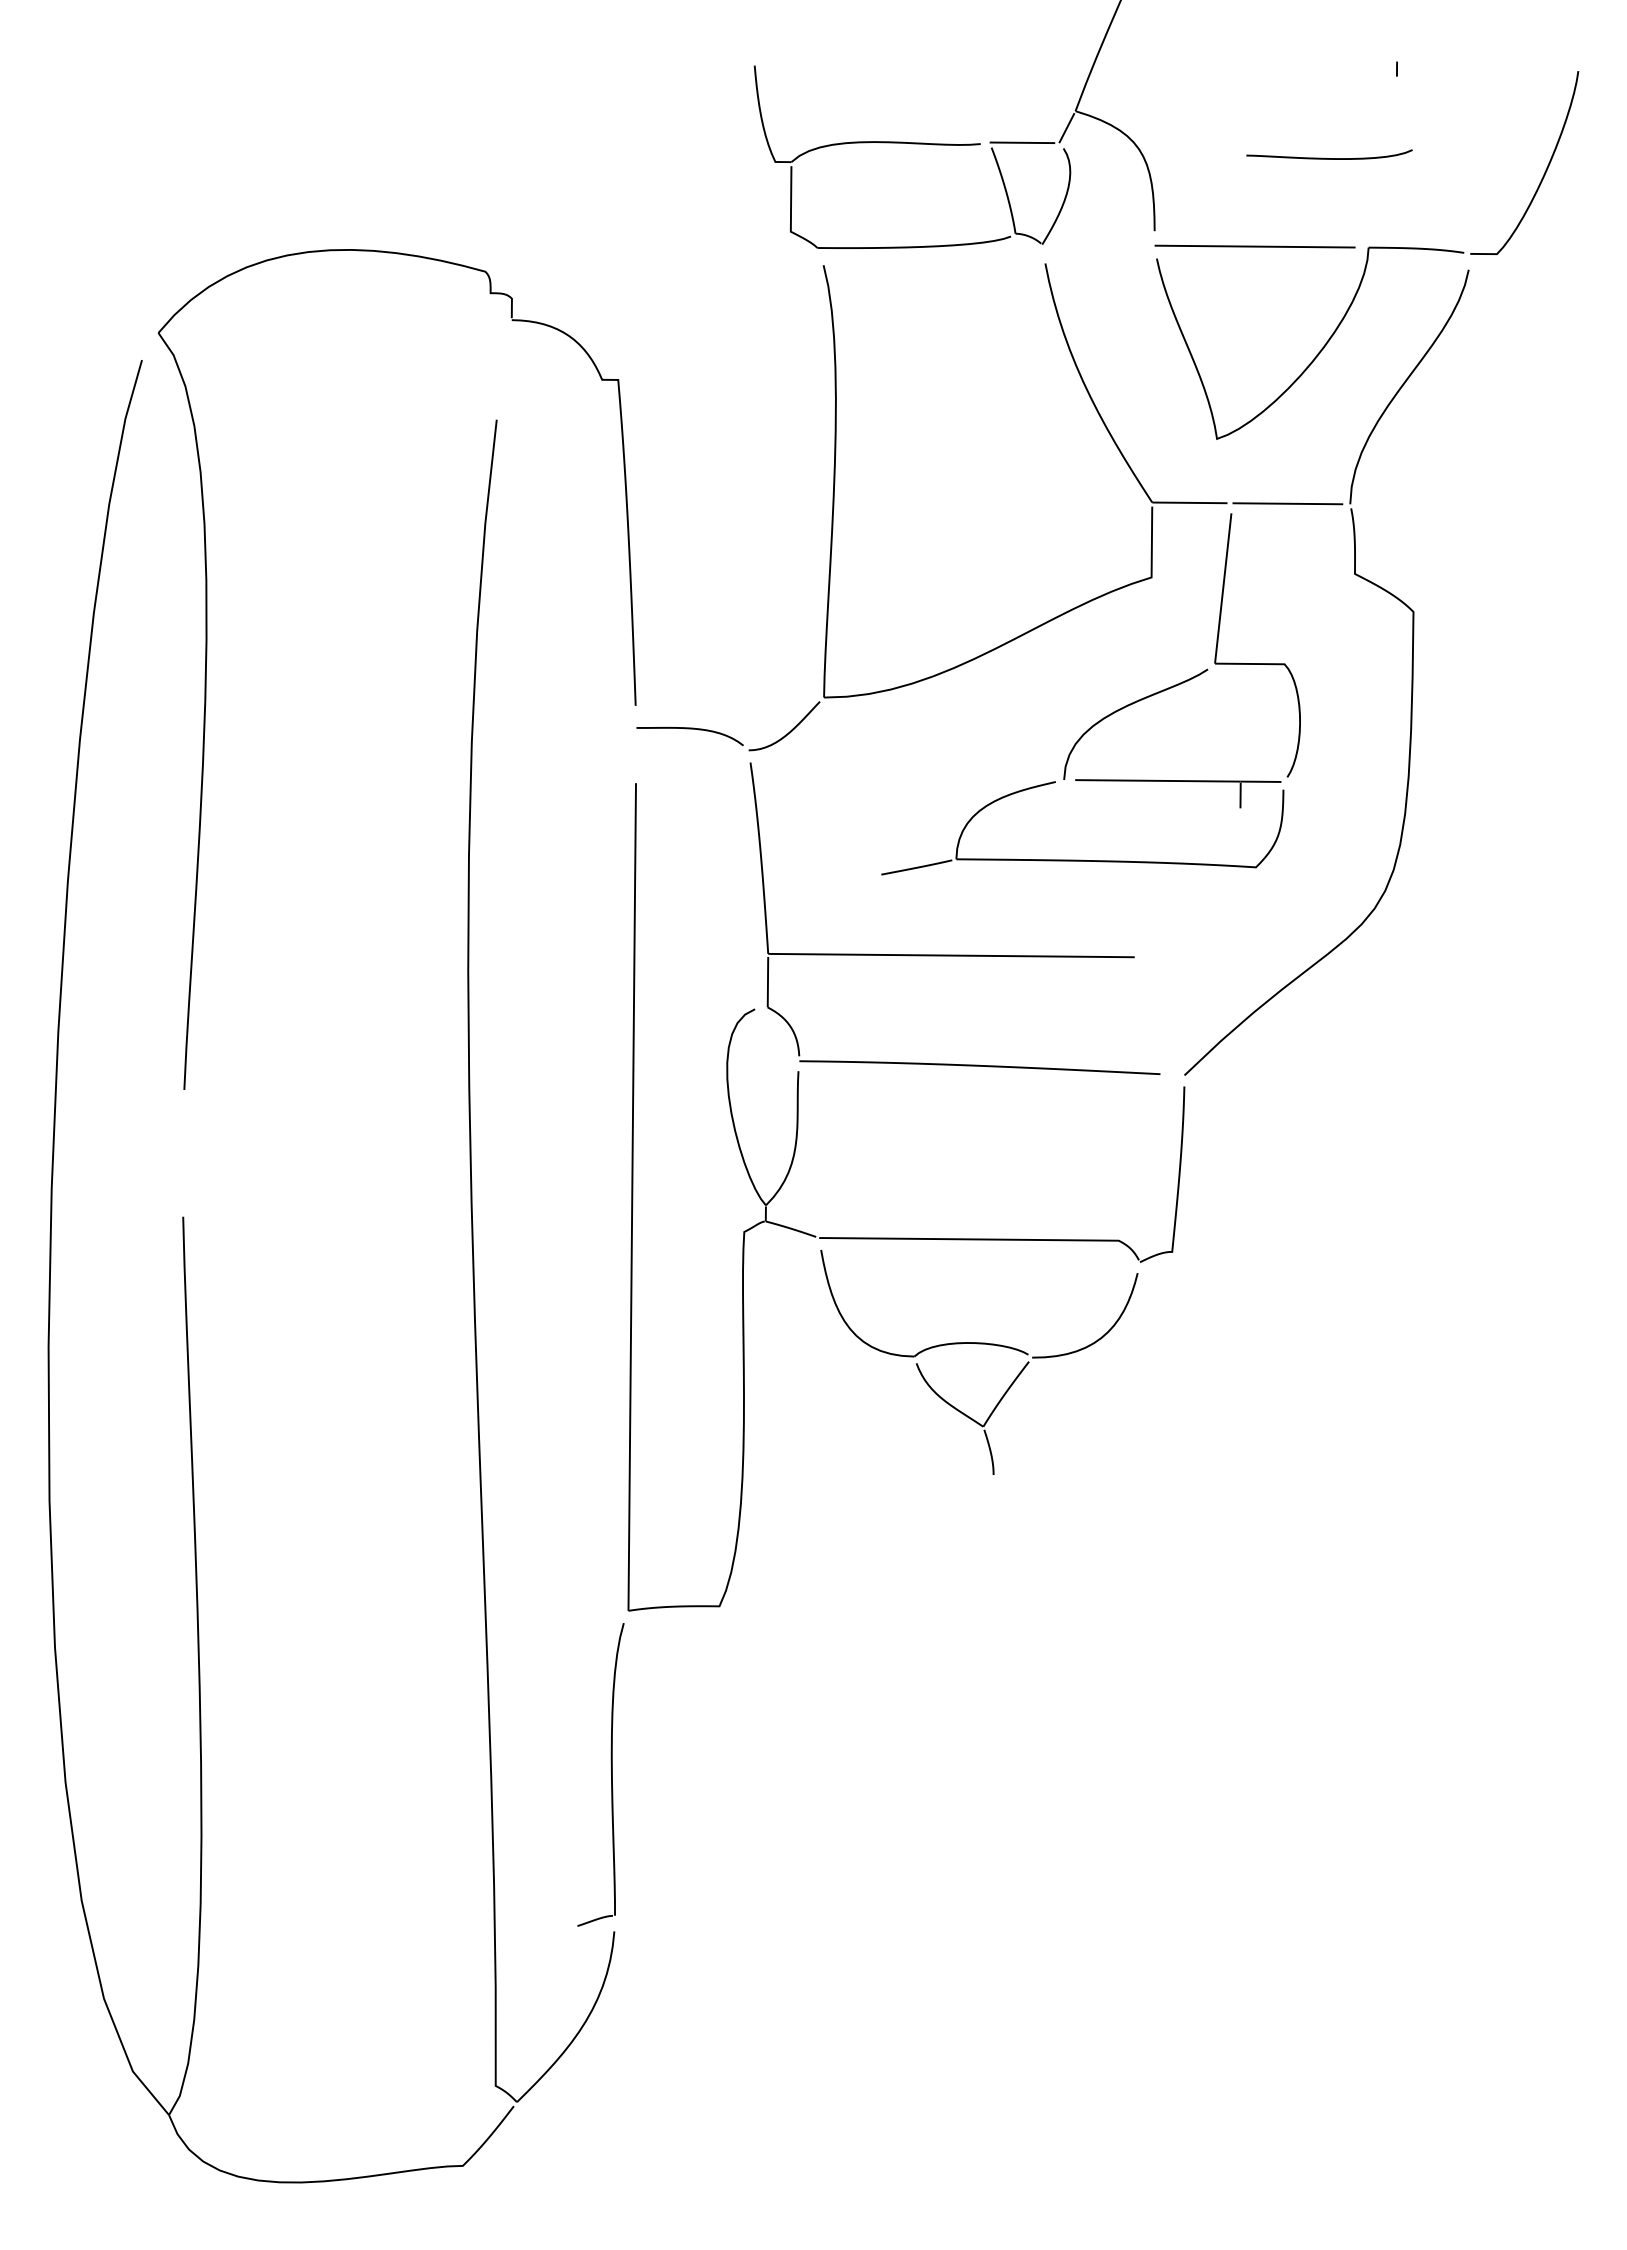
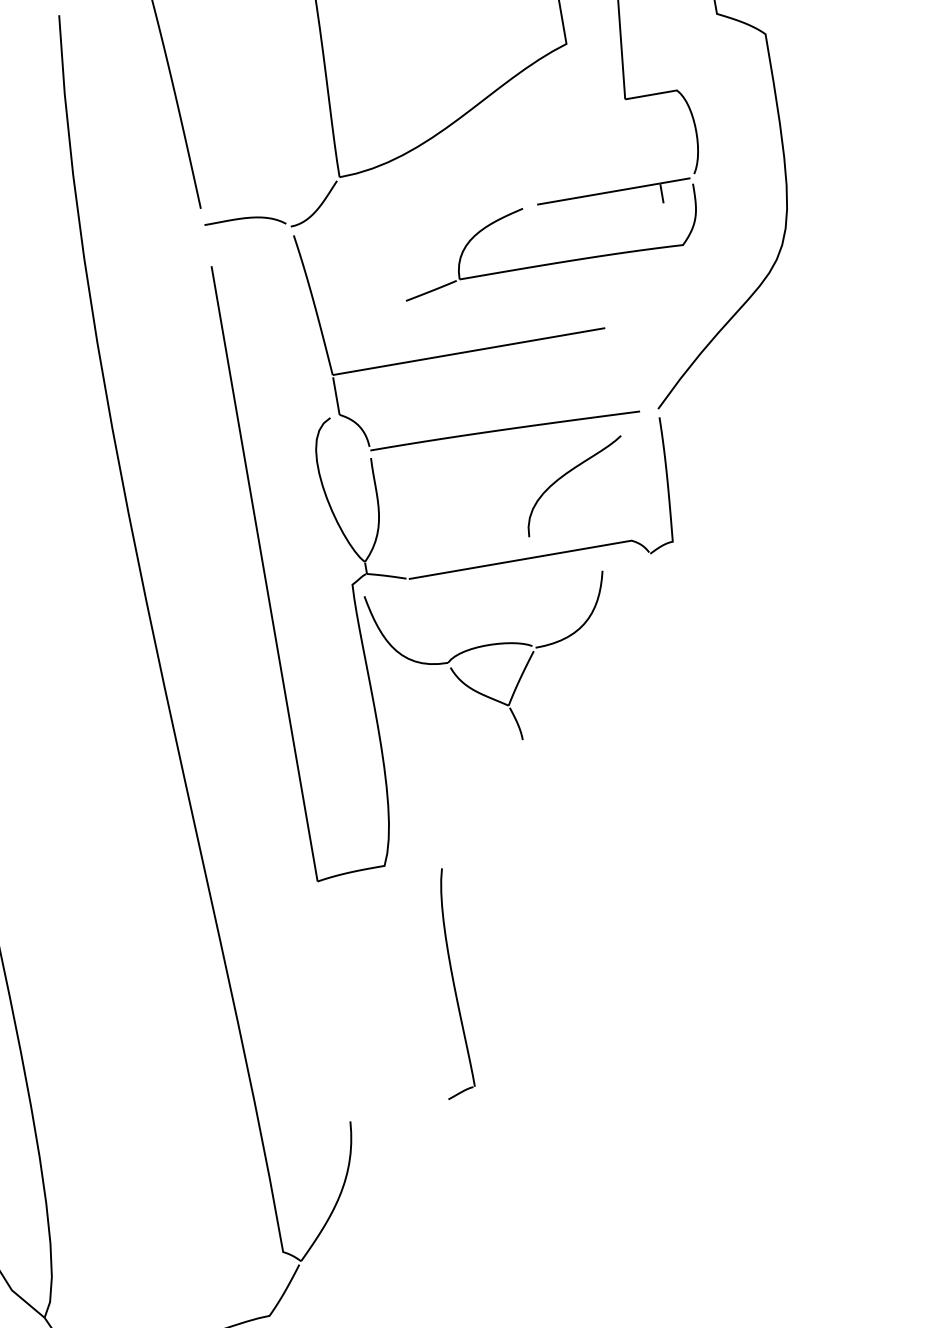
curve: (1126, 707) -> (565, 475), moved
part: (979, 1344) -> (494, 645), moved
part: (611, 1774) -> (453, 982), moved

